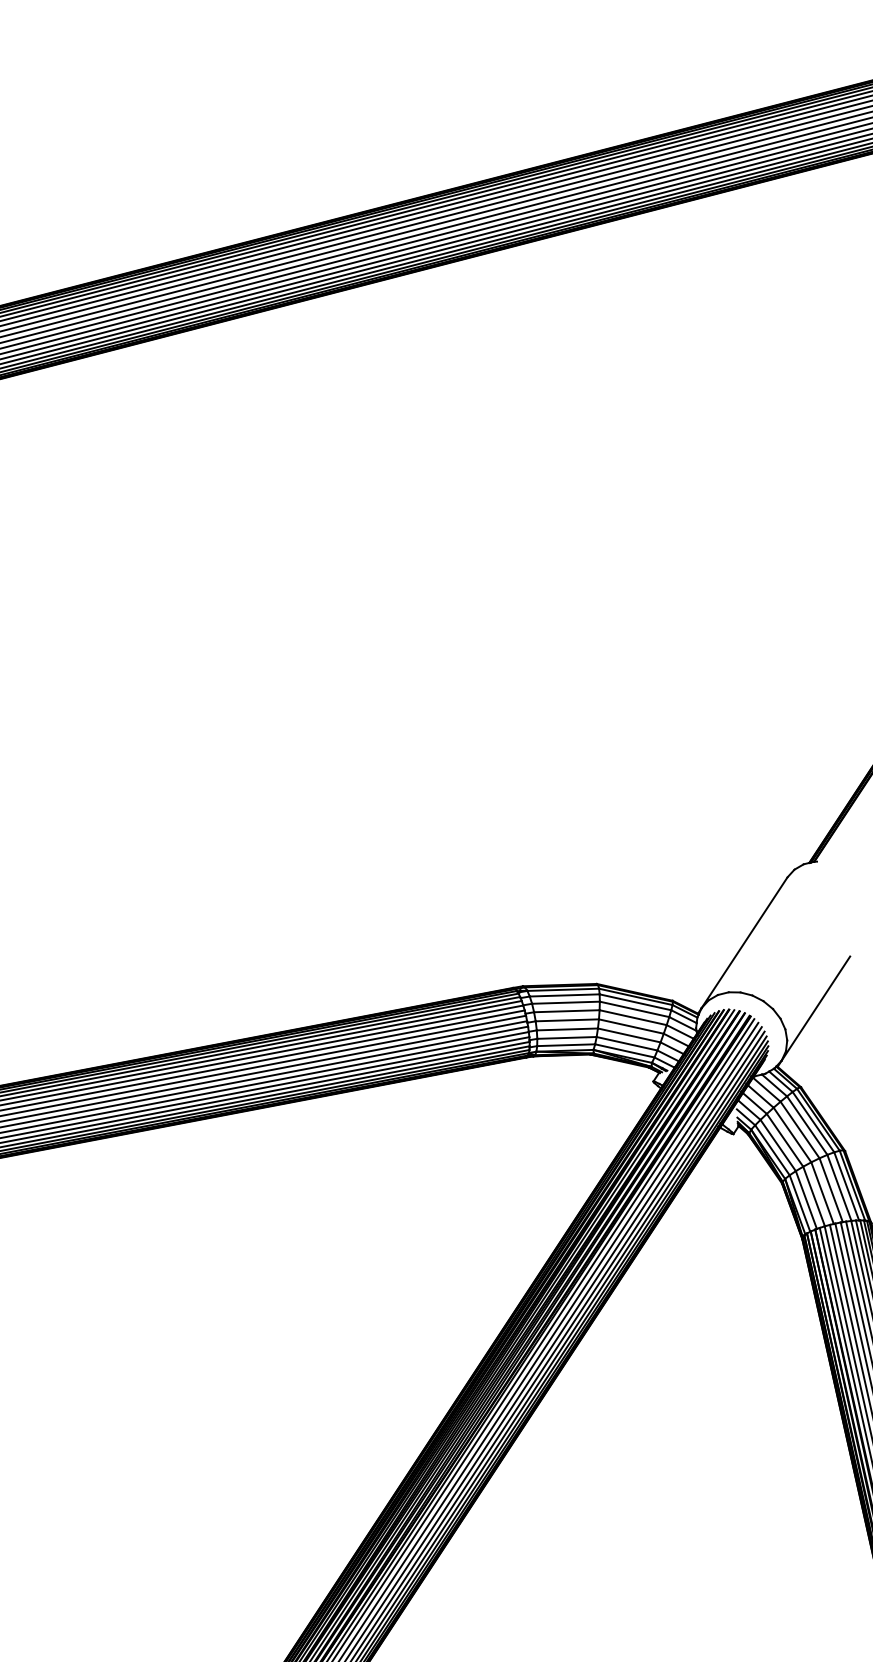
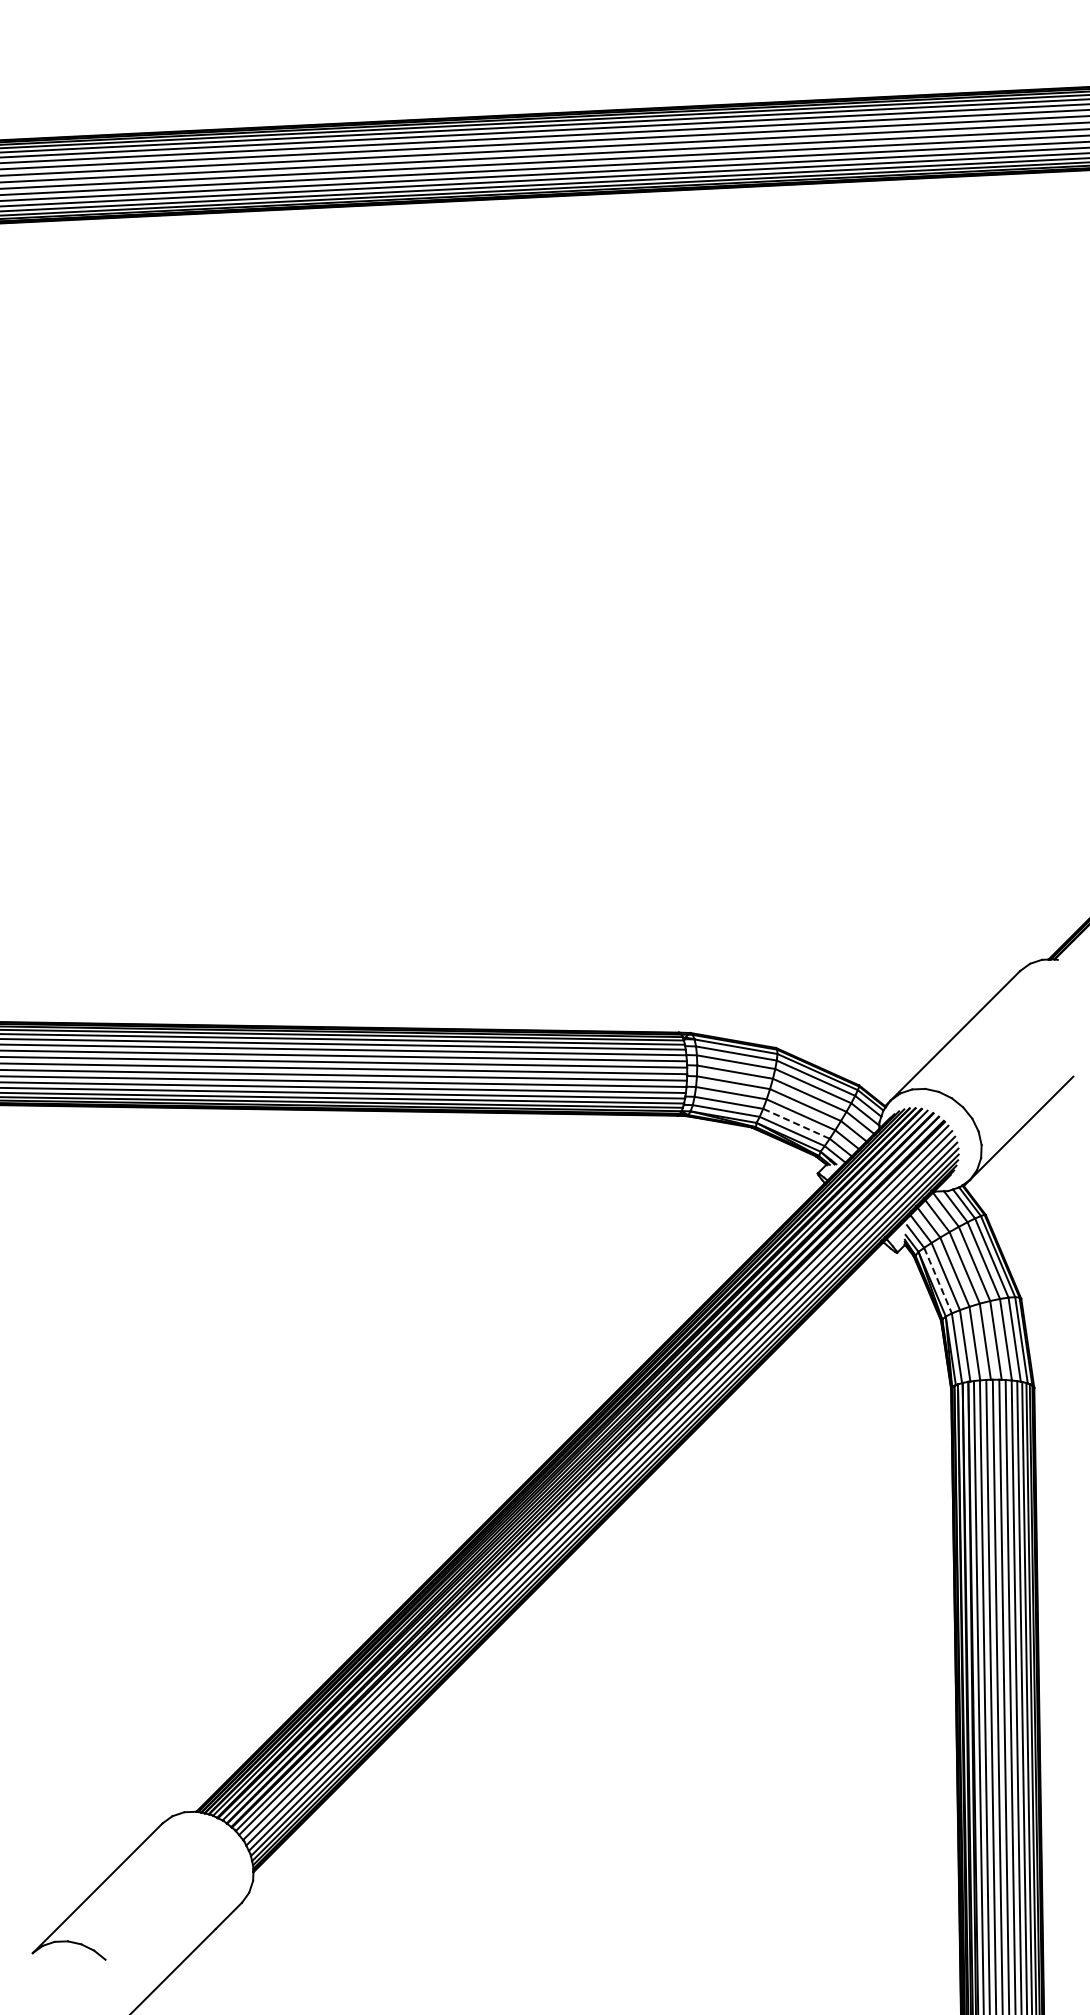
line: (627, 1044) -> (796, 1124), solid -> dashed
line: (772, 1150) -> (938, 1280), solid -> dashed

